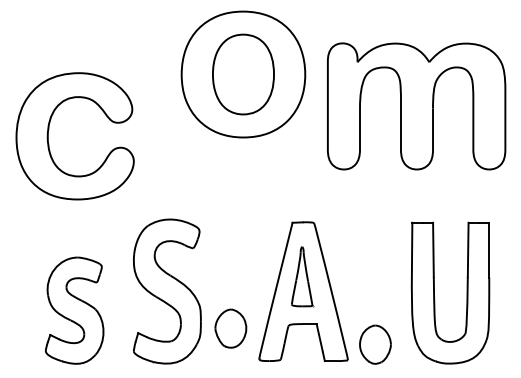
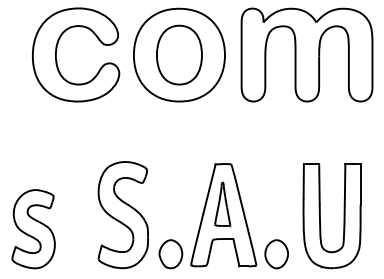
part: (416, 106) -> (306, 55), moved
part: (49, 129) -> (57, 49), moved
part: (74, 310) -> (33, 229), moved
part: (230, 328) -> (170, 254), moved

